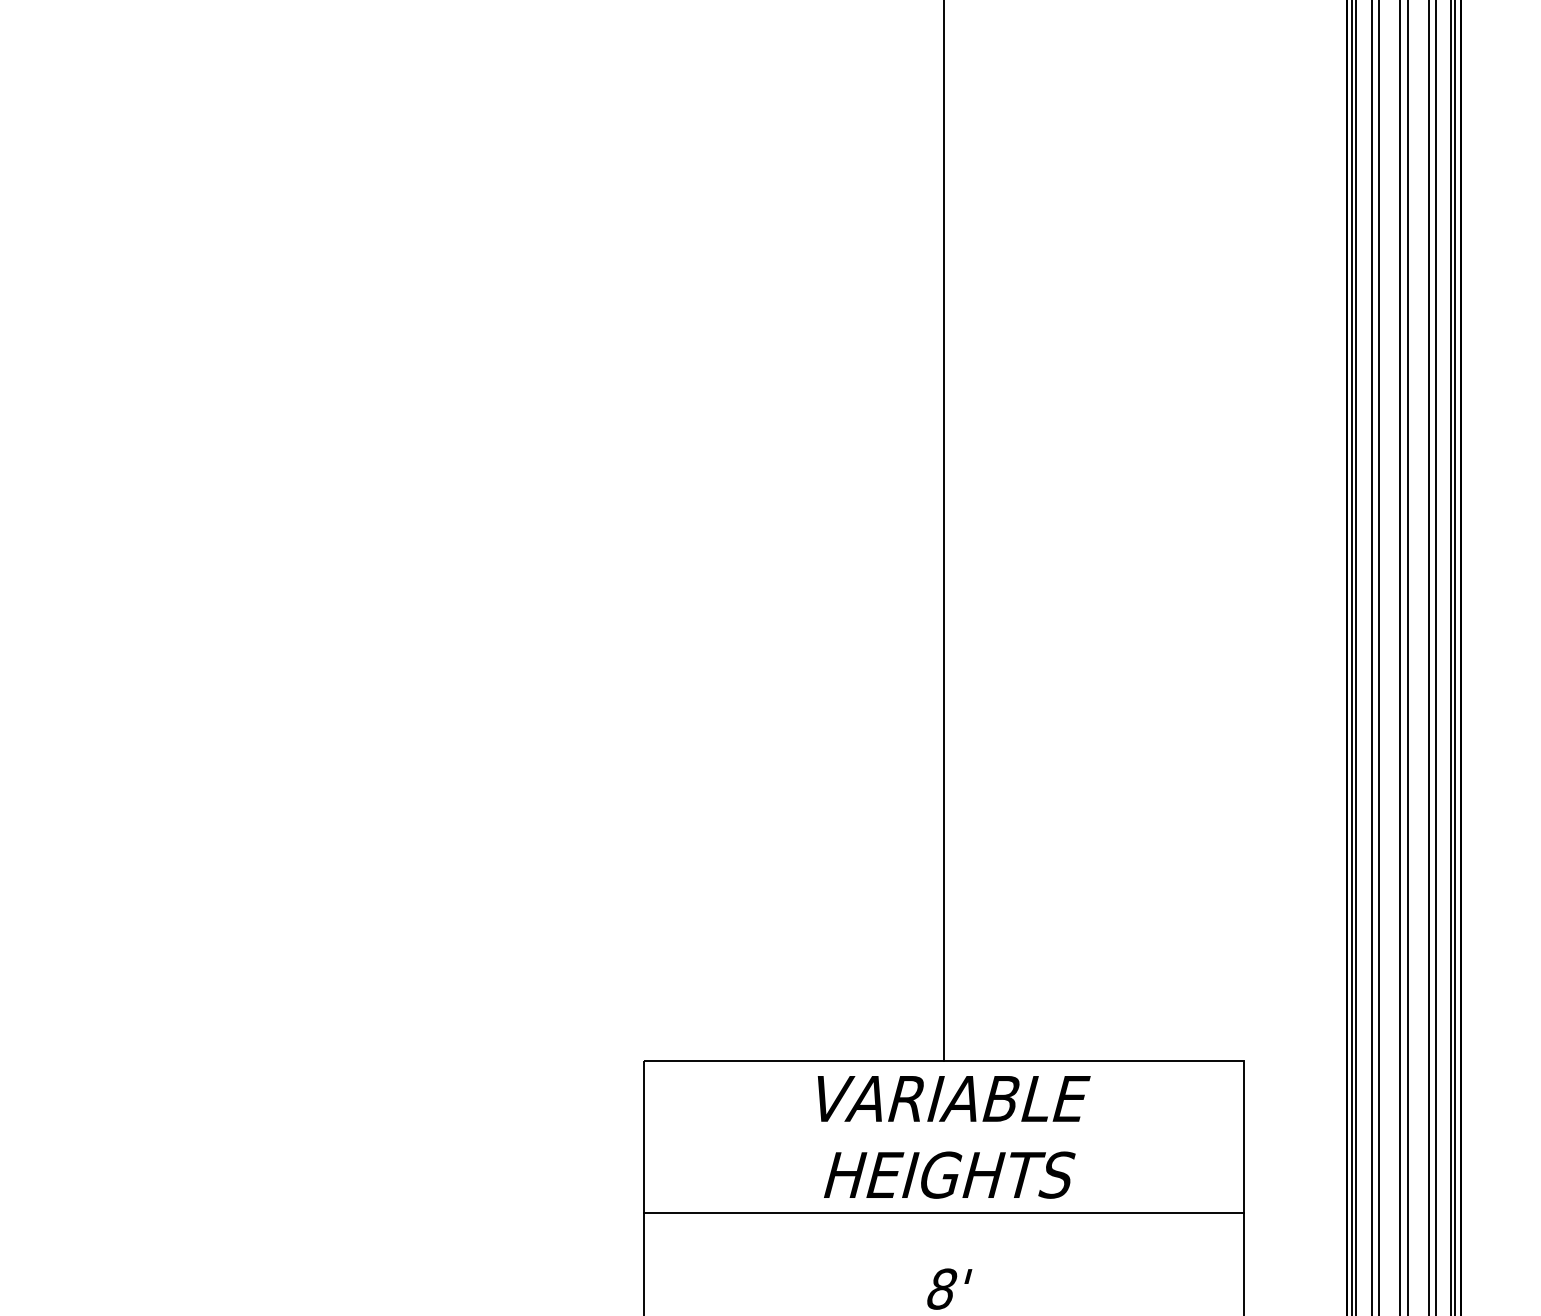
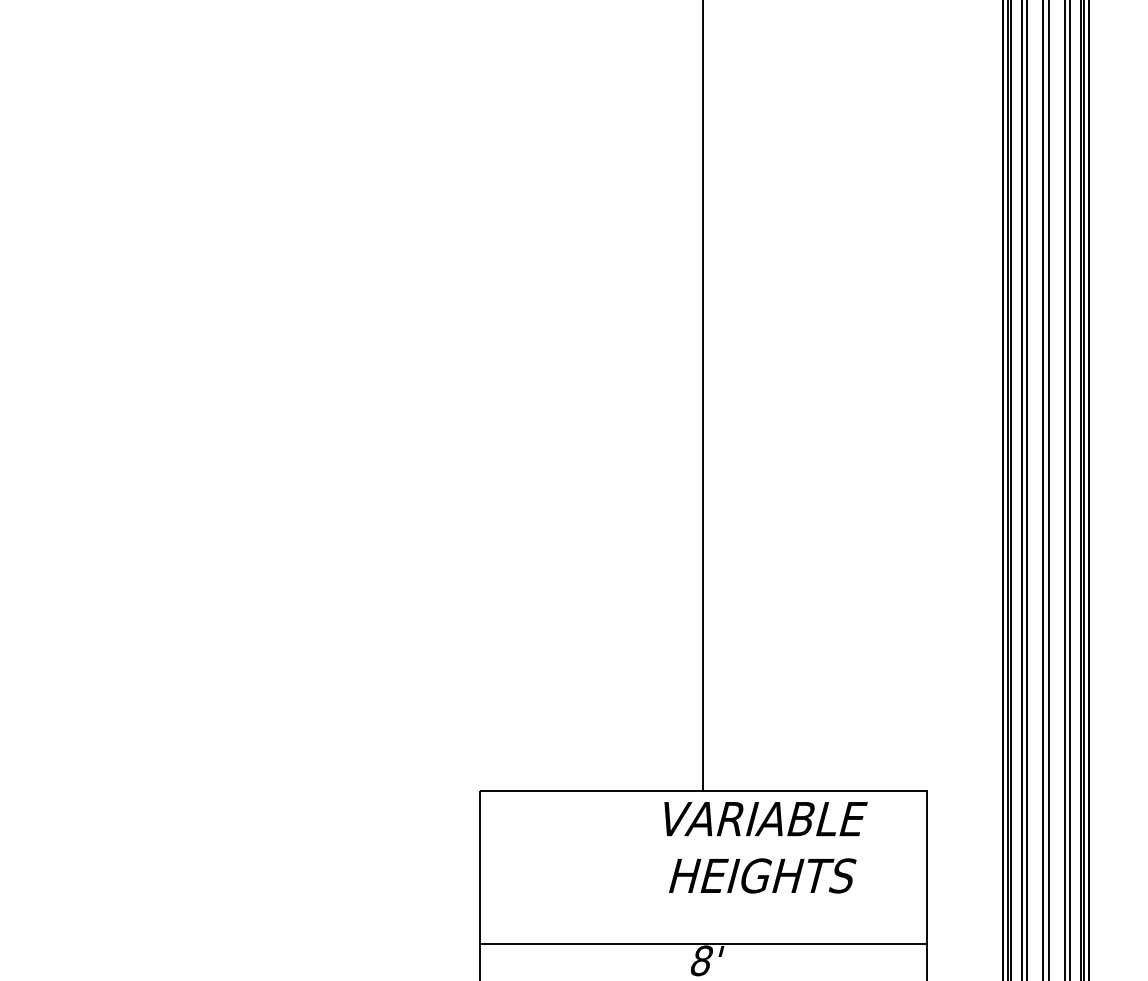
text: (953, 1137) -> (765, 847), moved
line: (943, 1212) -> (702, 943), moved

